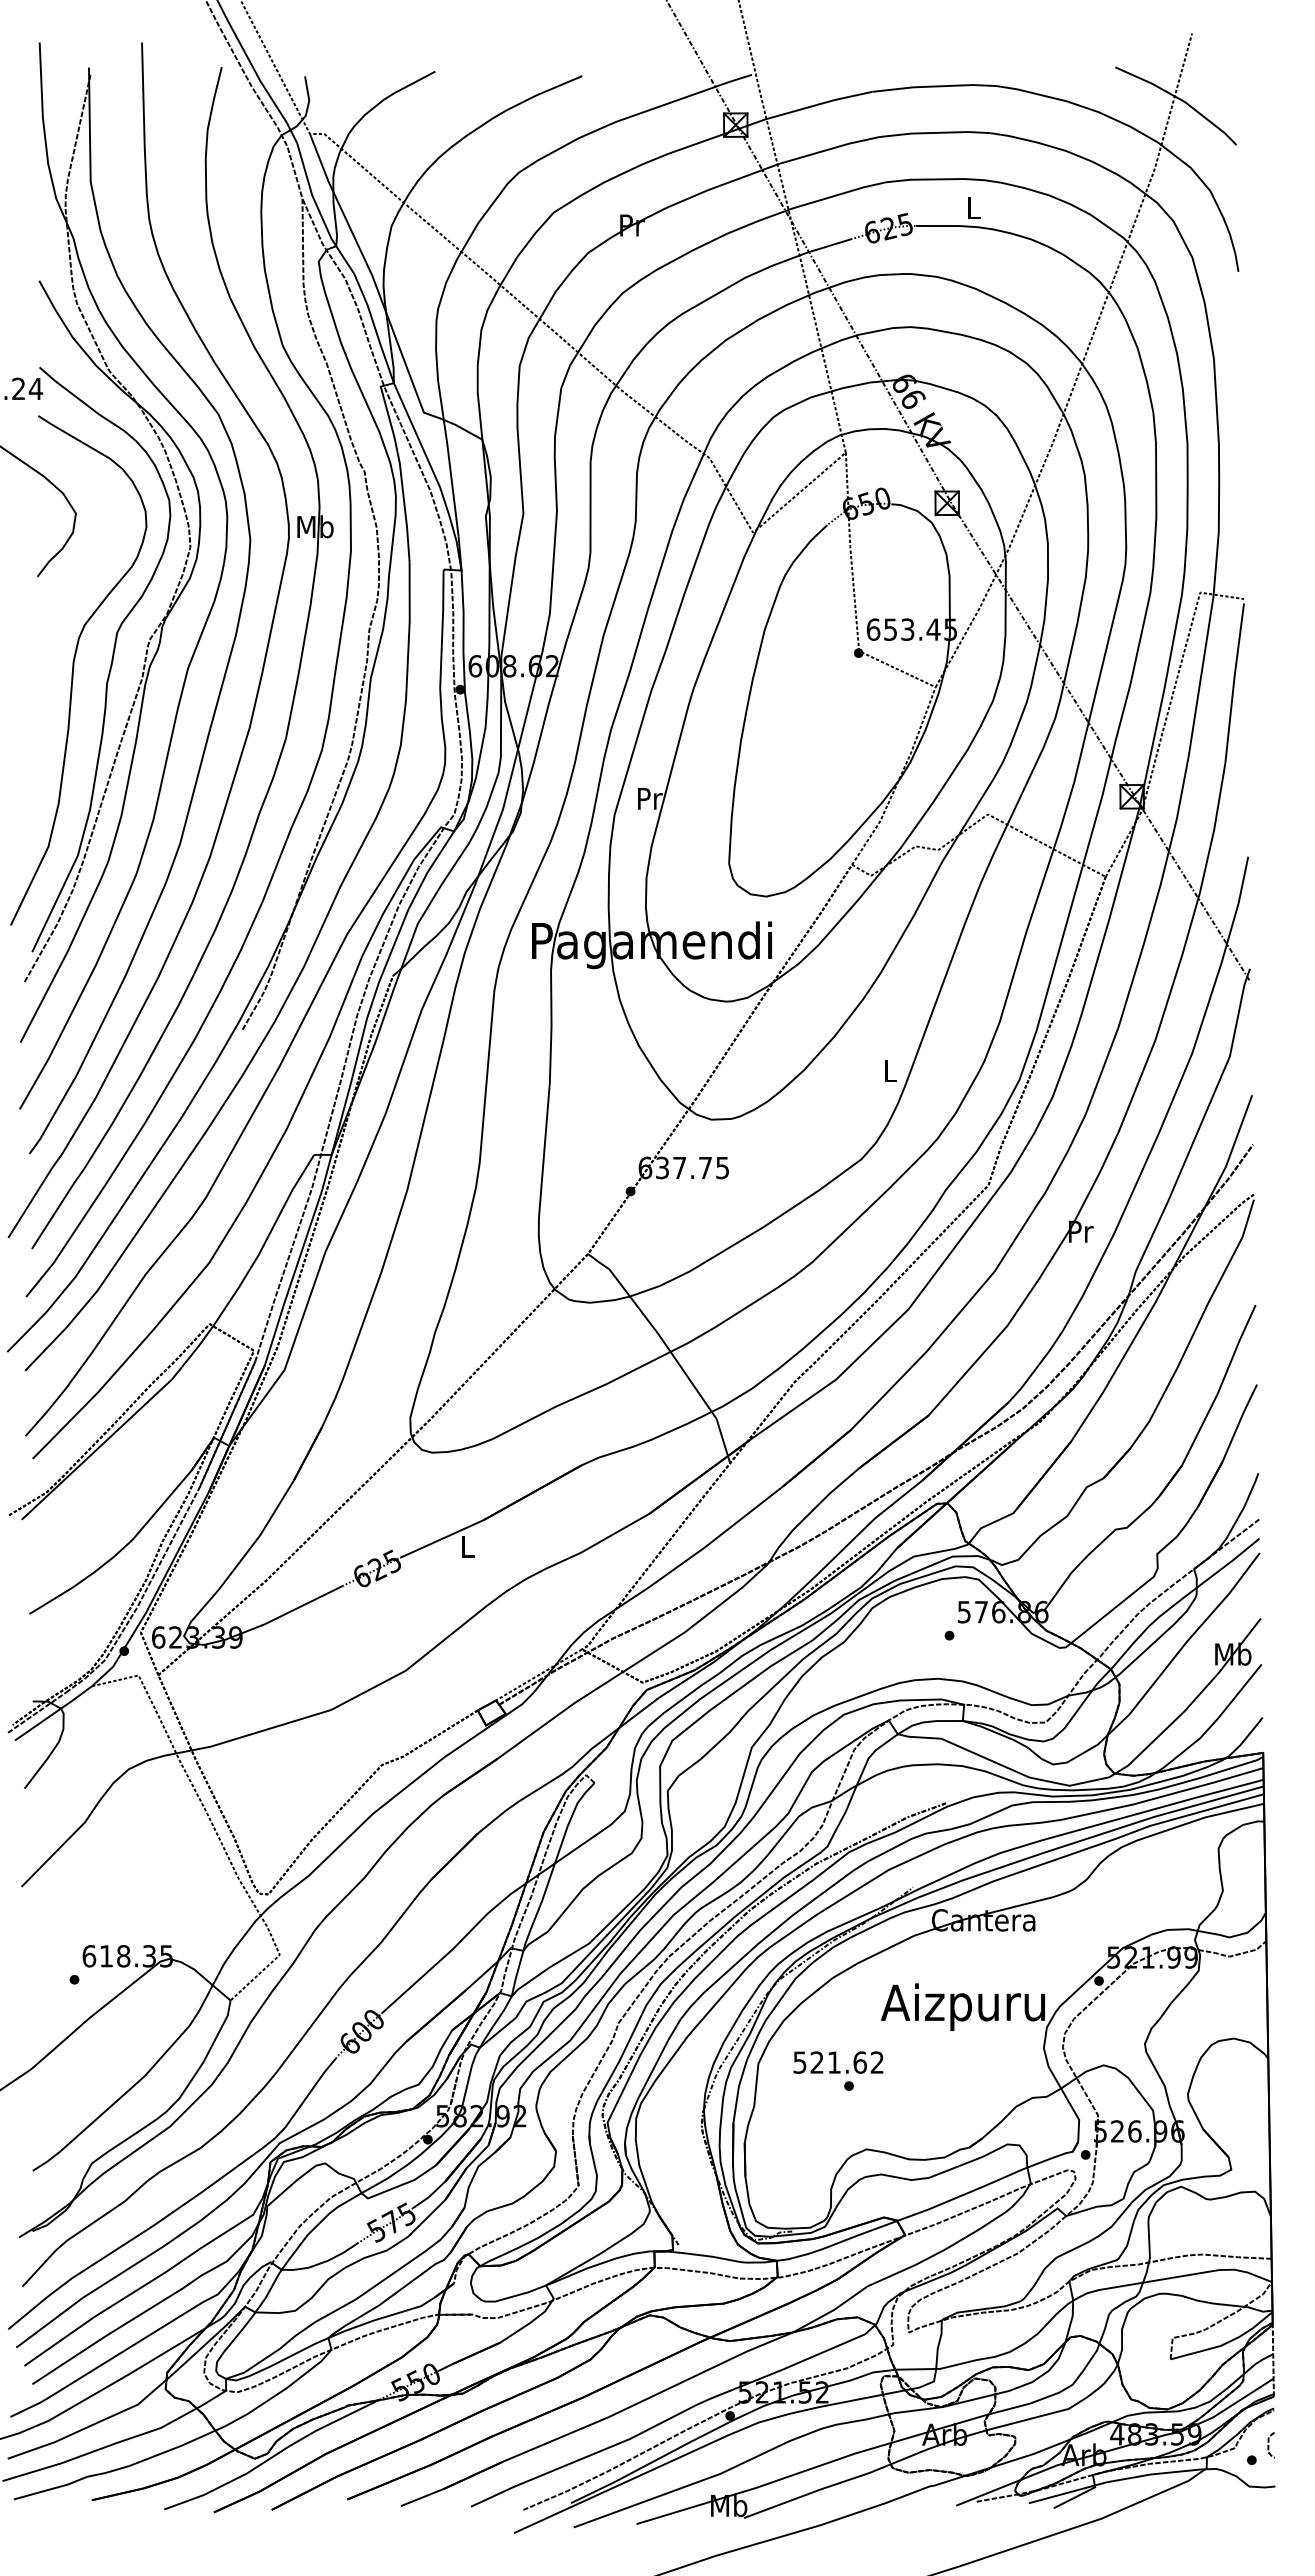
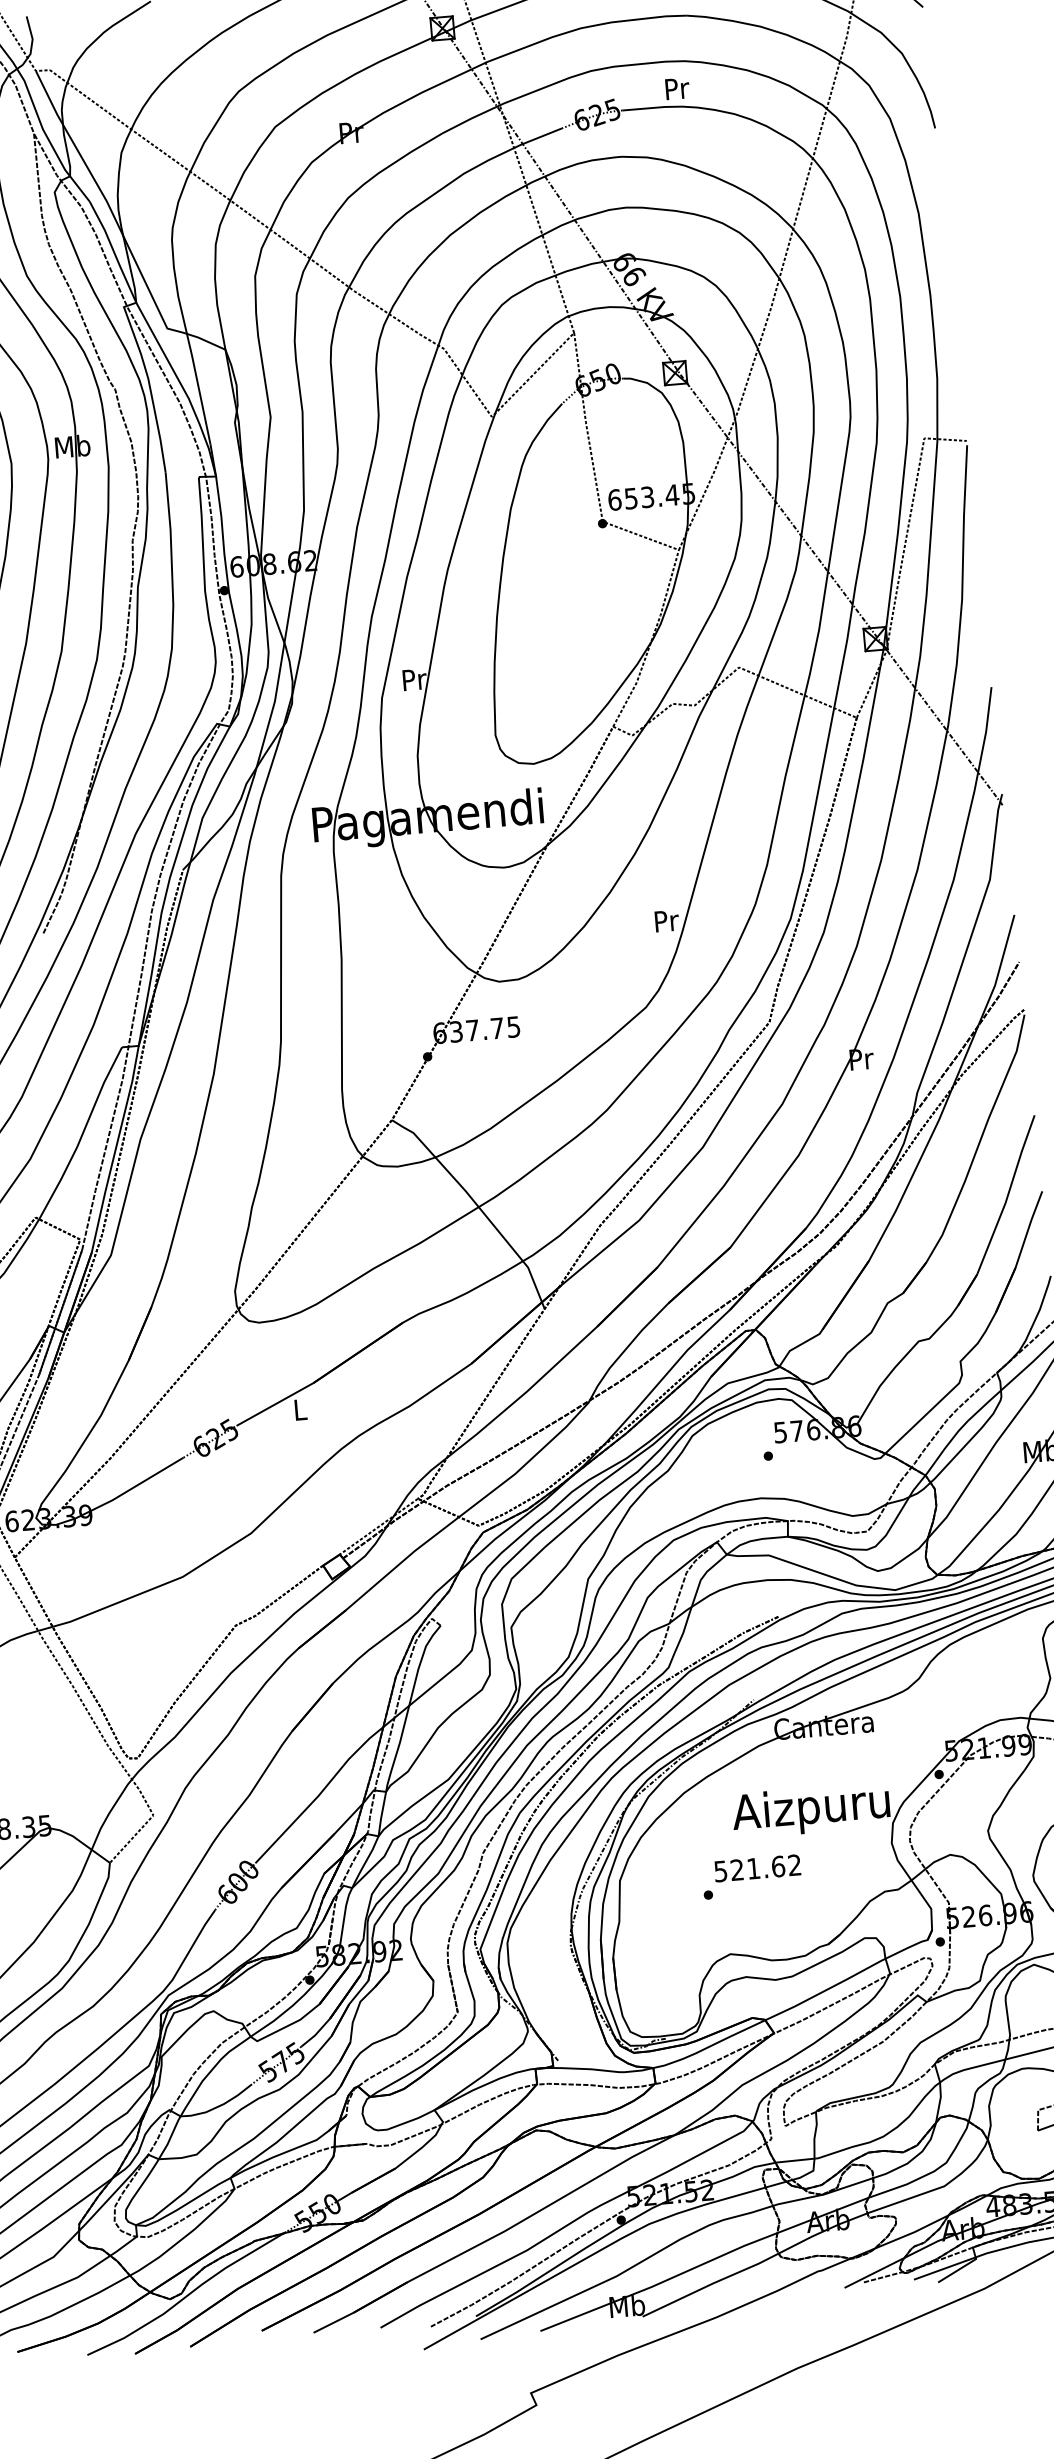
text: (974, 208) -> (677, 89), L -> Pr
text: (890, 1071) -> (666, 921), L -> Pr
text: (838, 2062) -> (757, 1868), moved

